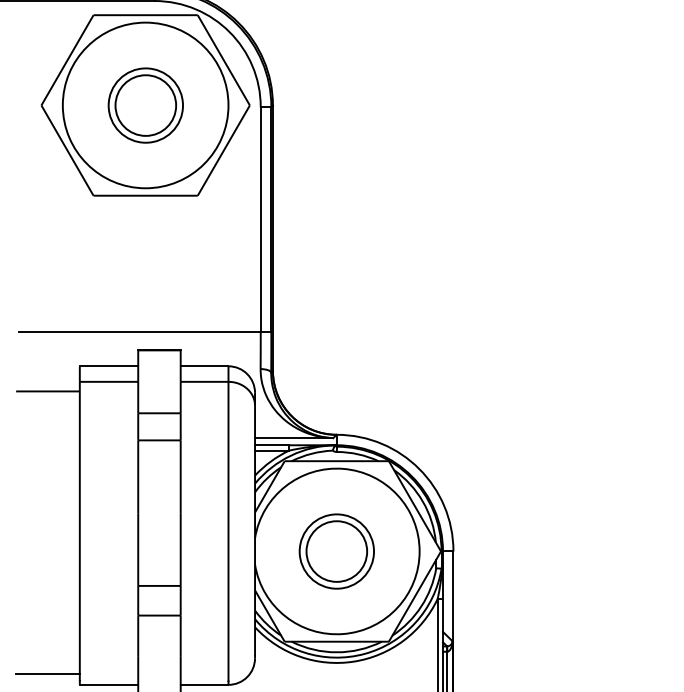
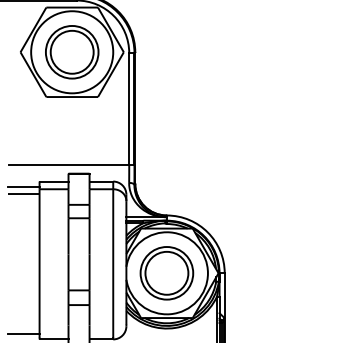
part: (146, 105) -> (72, 52), size x1.43
line: (47, 376) -> (23, 186), added
part: (335, 551) -> (166, 273), size x1.43

